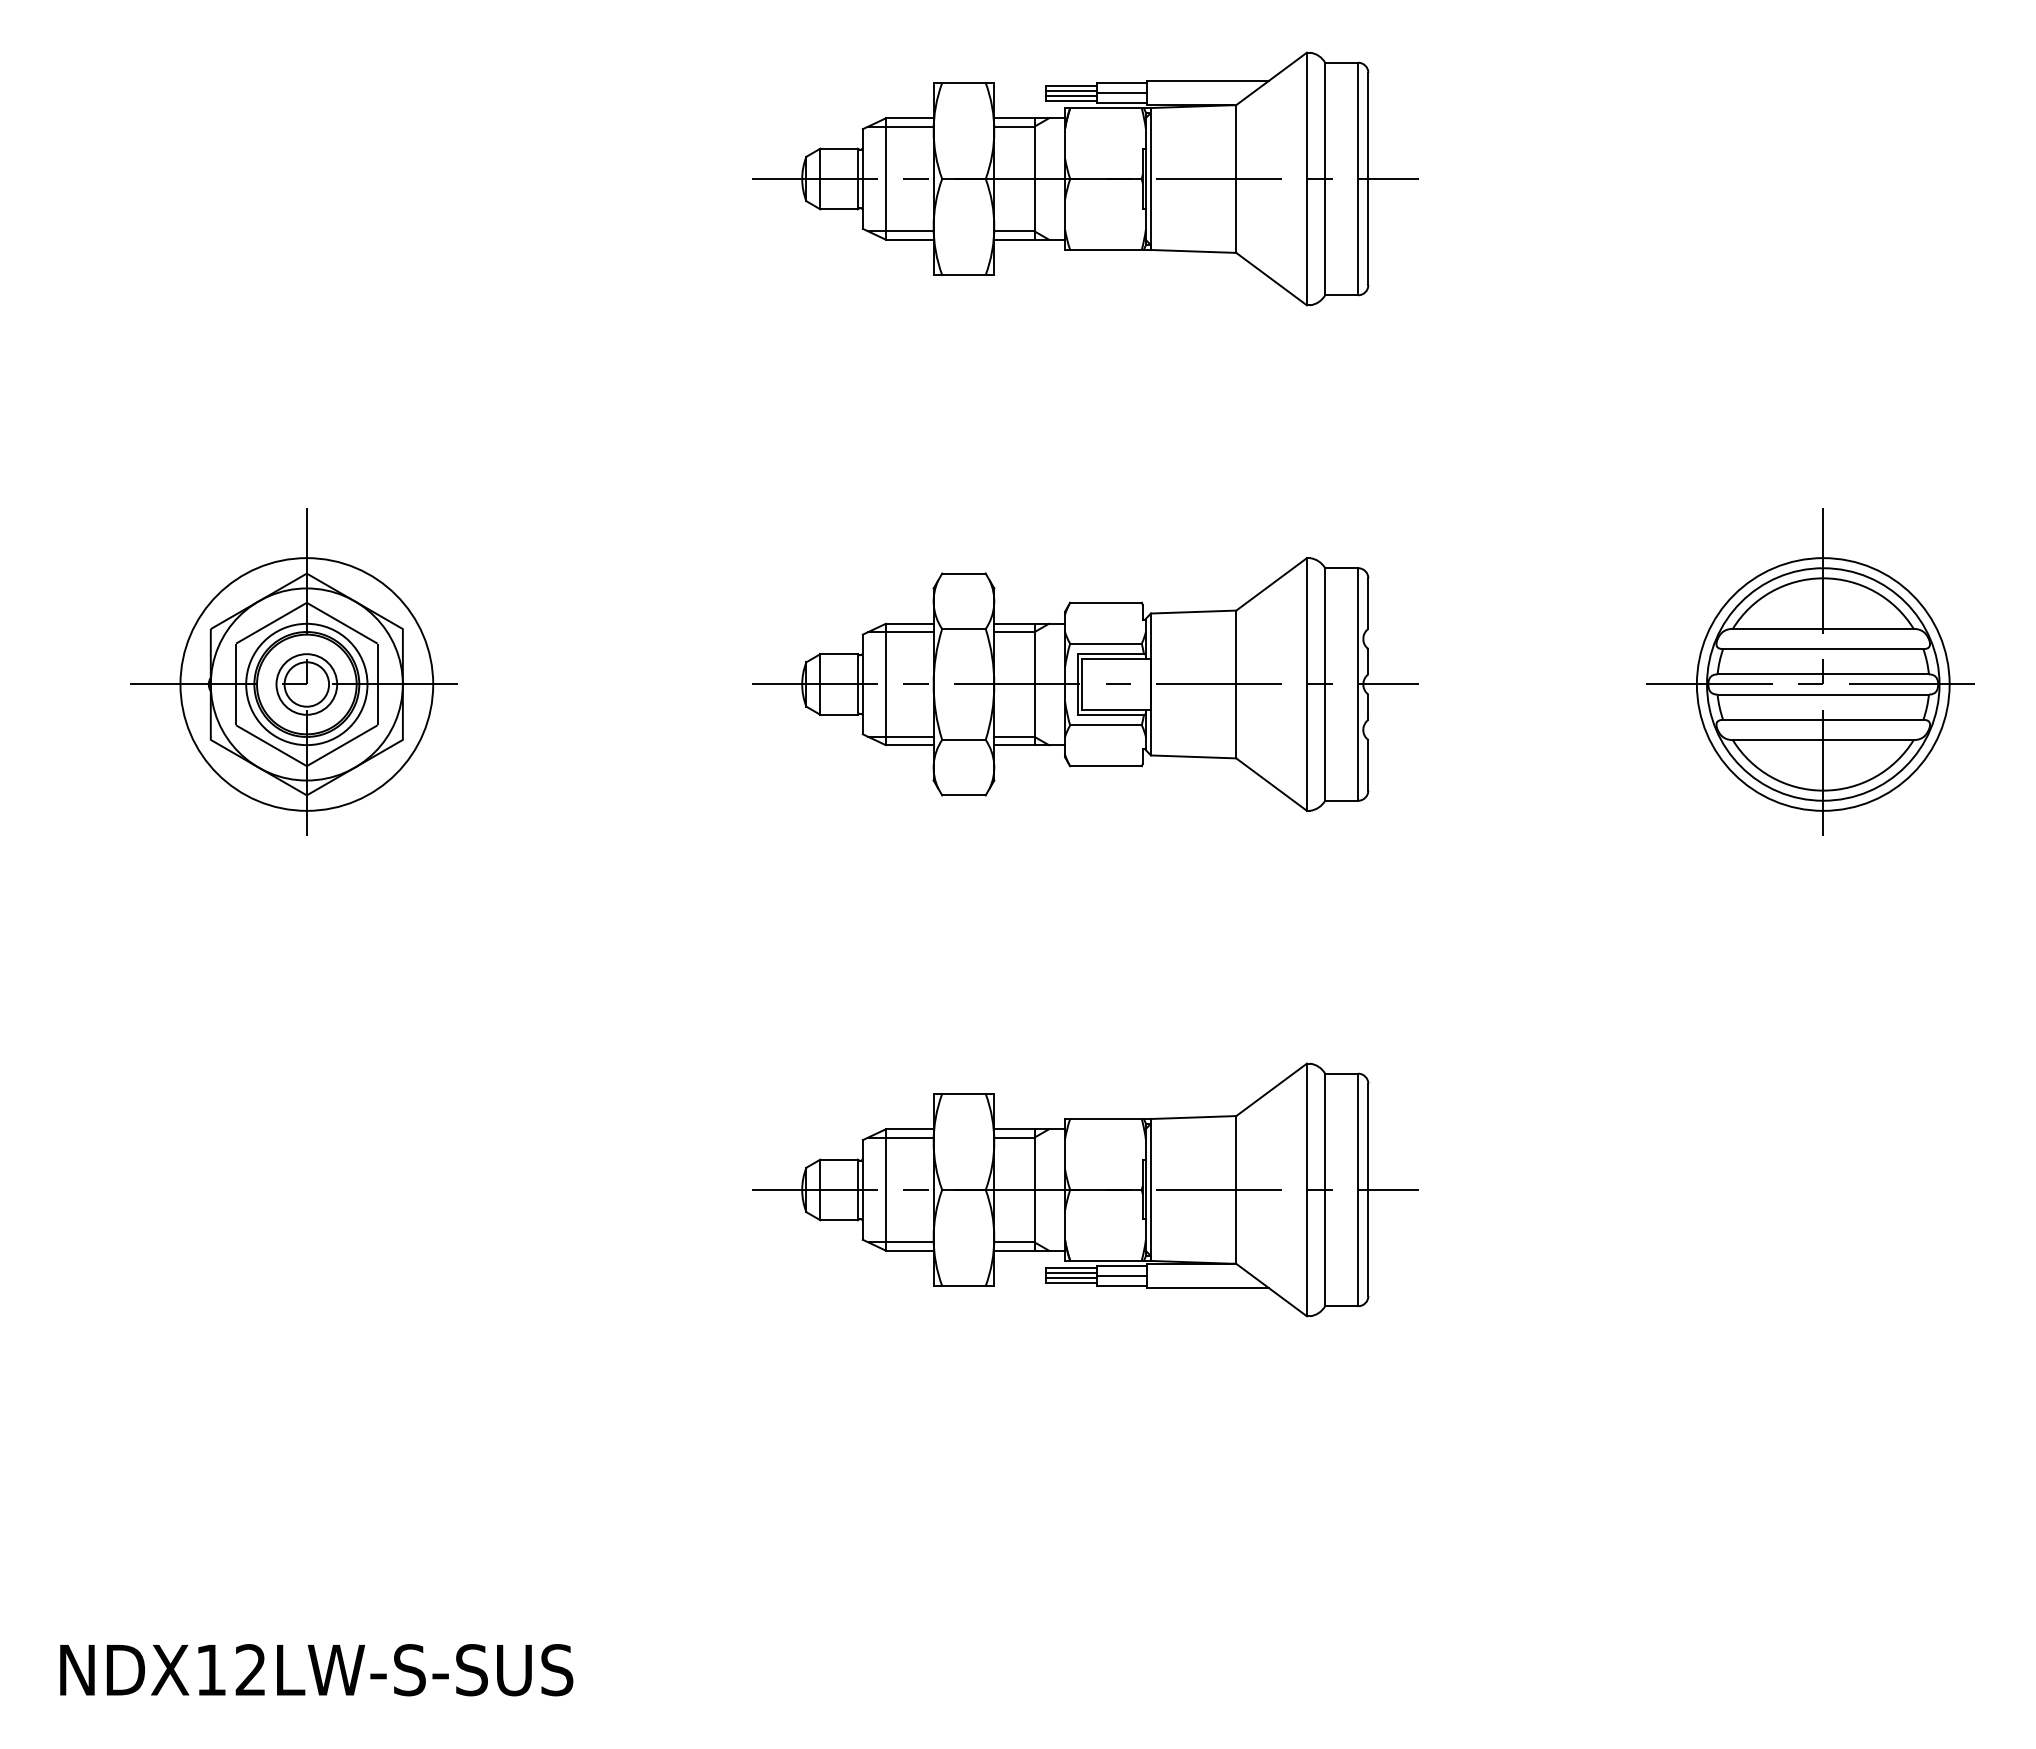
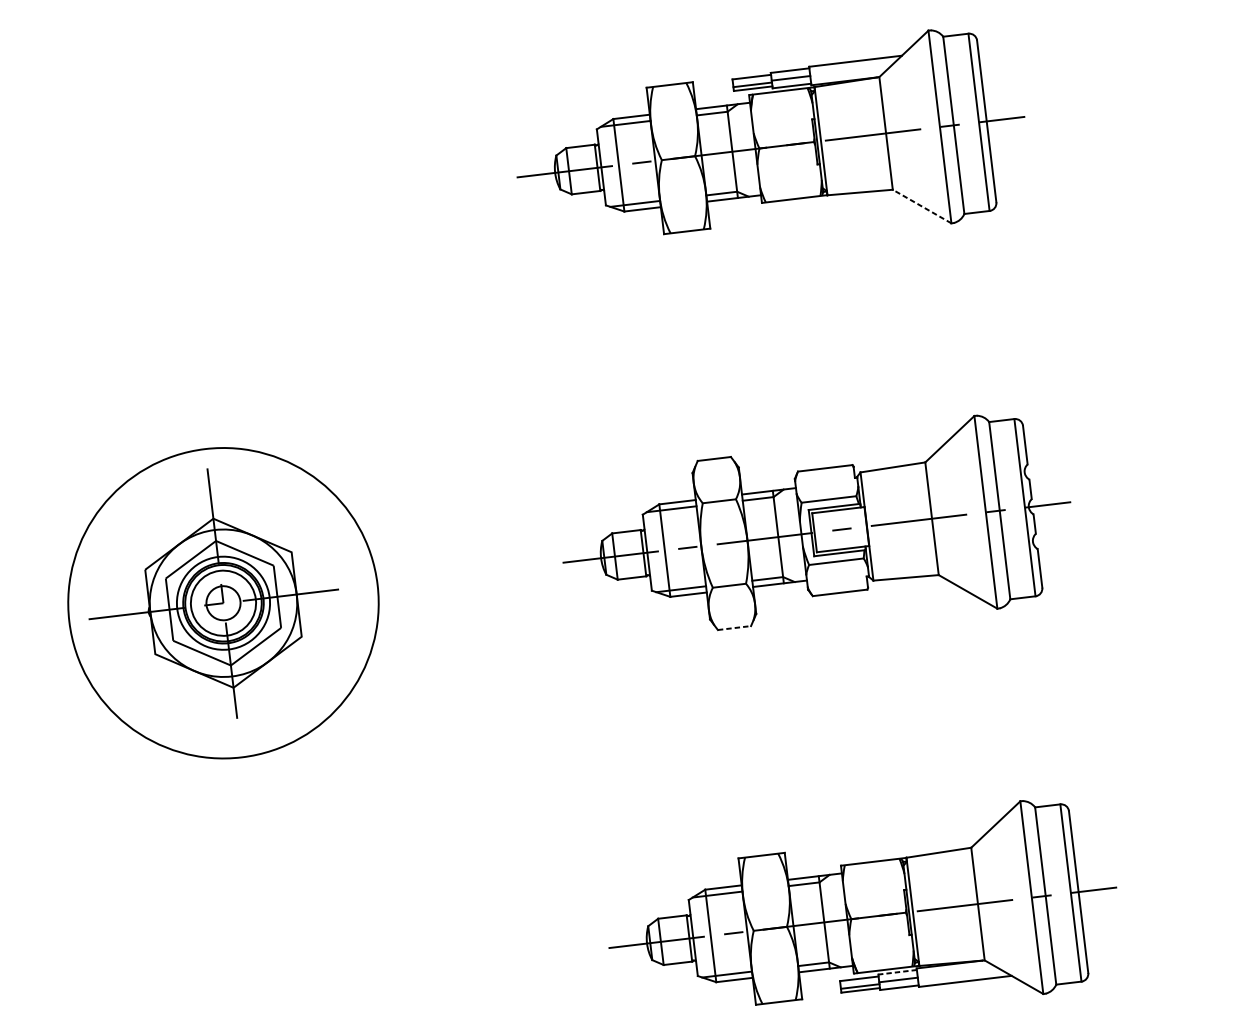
line: (1071, 90) -> (752, 80), removed
line: (1271, 278) -> (921, 206), solid -> dashed
circle: (306, 684) -> (223, 603), size x1.4
circle: (306, 684) -> (223, 603), size x1.6
line: (963, 795) -> (734, 628), solid -> dashed
line: (1121, 1265) -> (897, 972), solid -> dashed
line: (1071, 1273) -> (859, 982), removed

